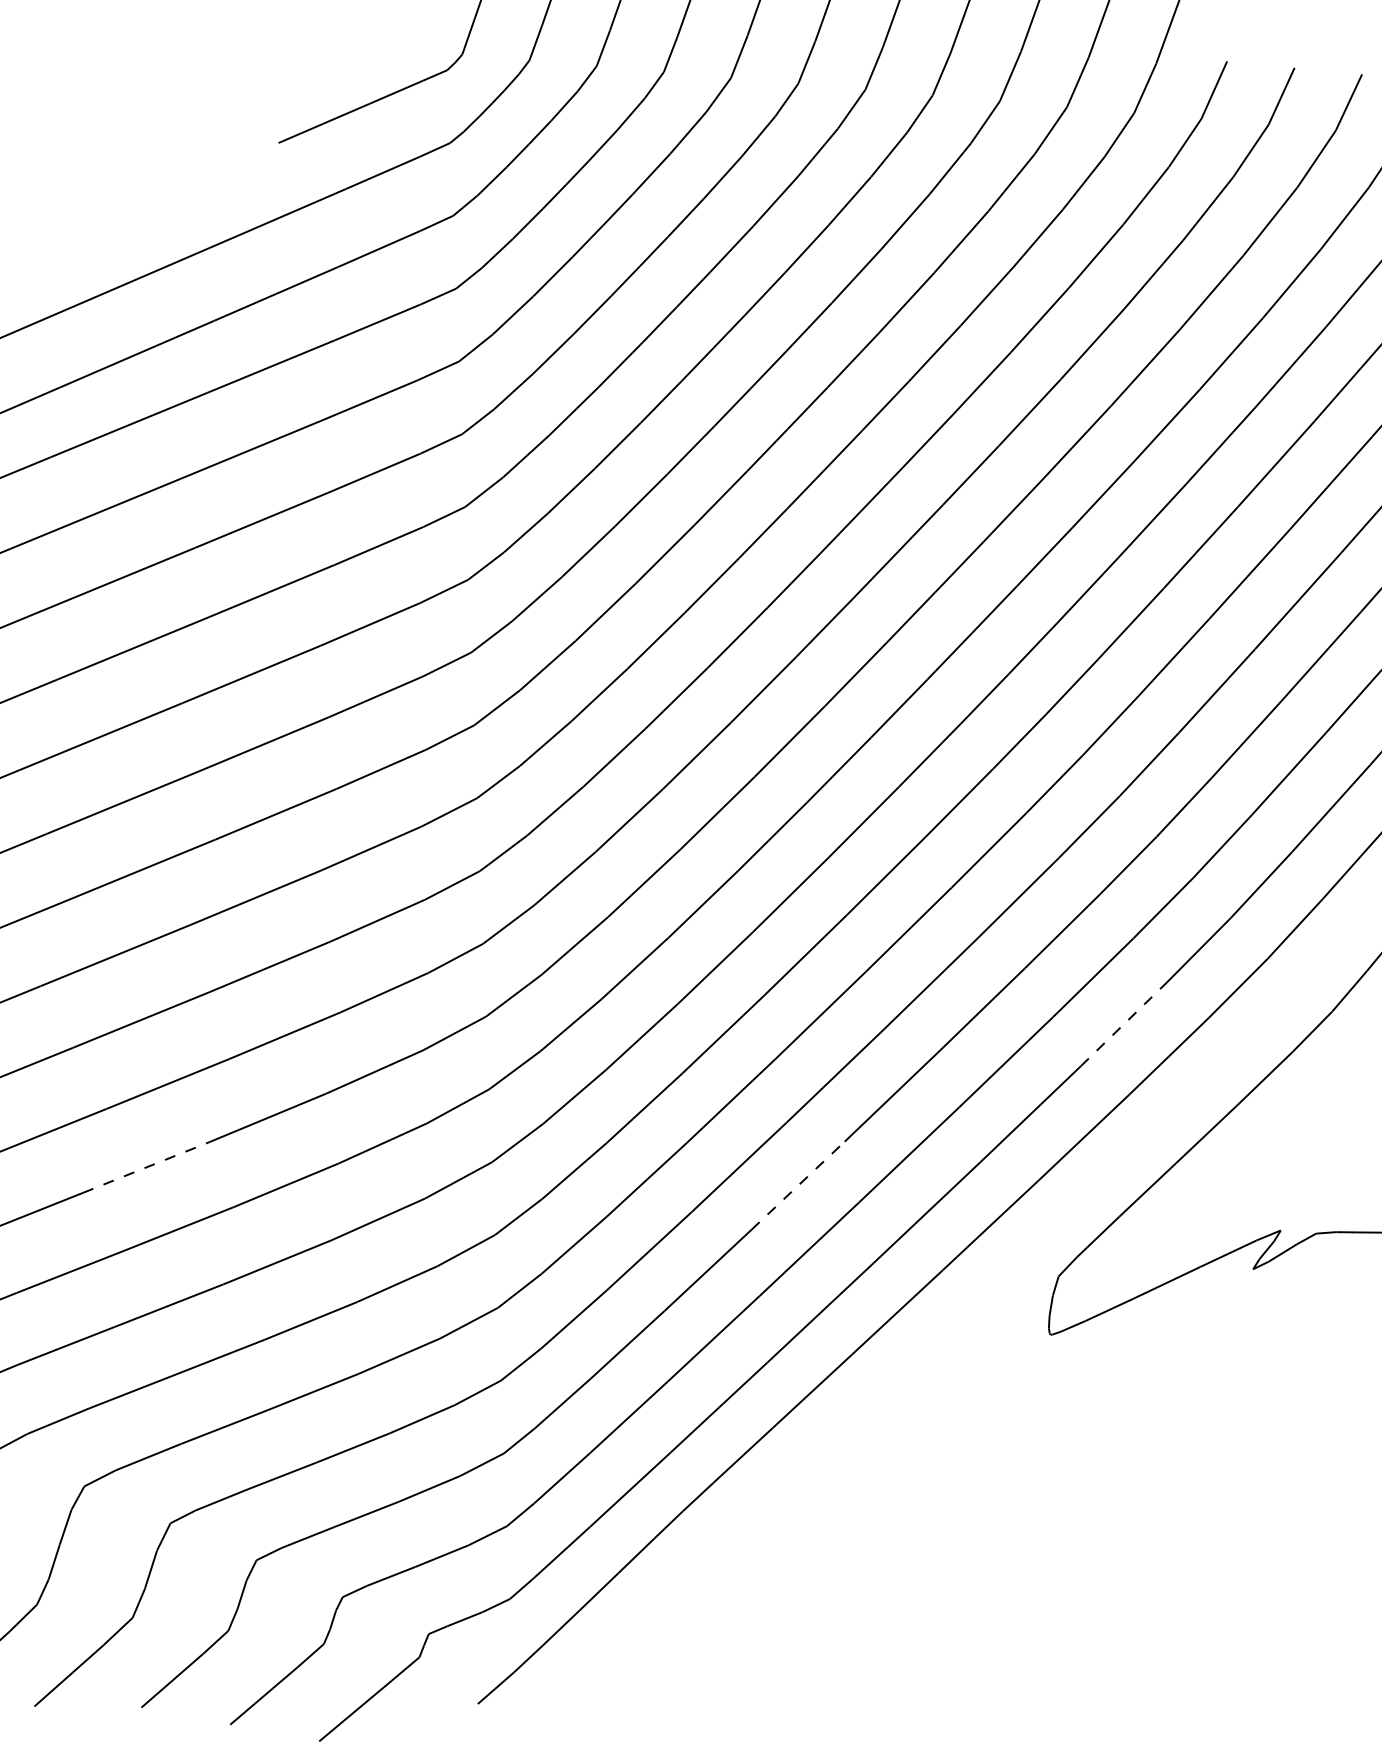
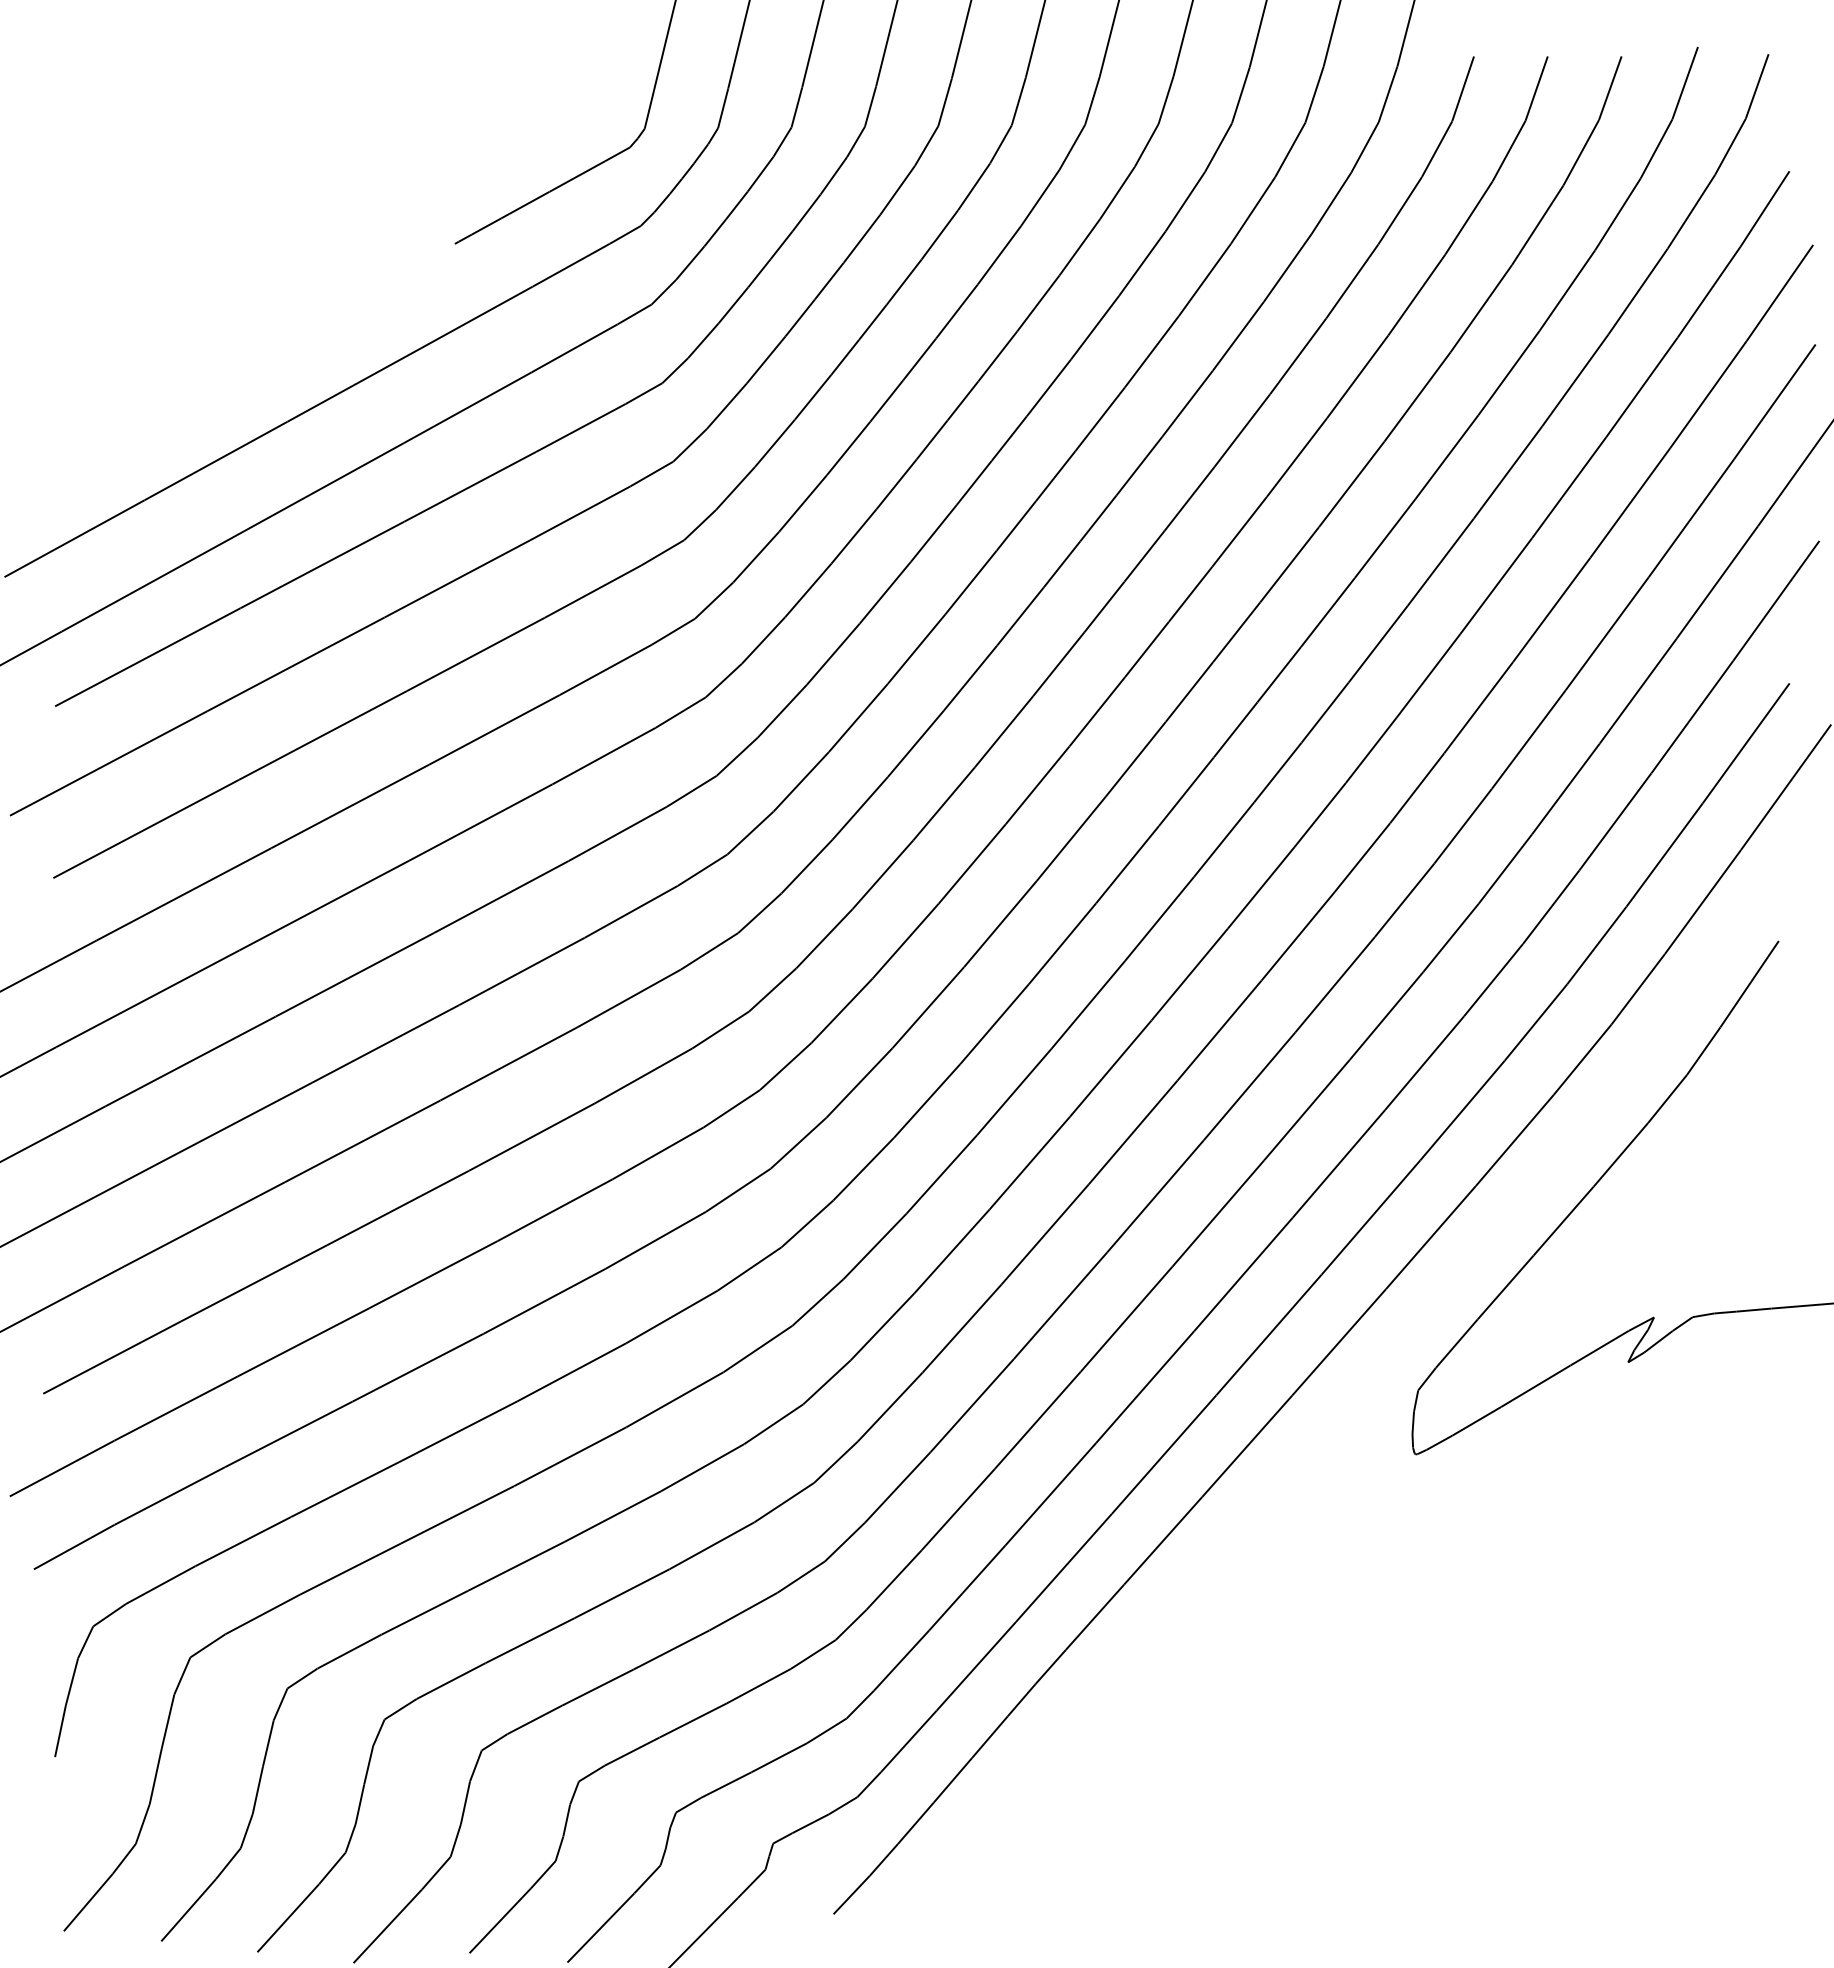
line: (1123, 1024) -> (1462, 1110), dashed -> solid
line: (146, 1167) -> (418, 1367), dashed -> solid
line: (798, 1185) -> (1126, 1319), dashed -> solid

